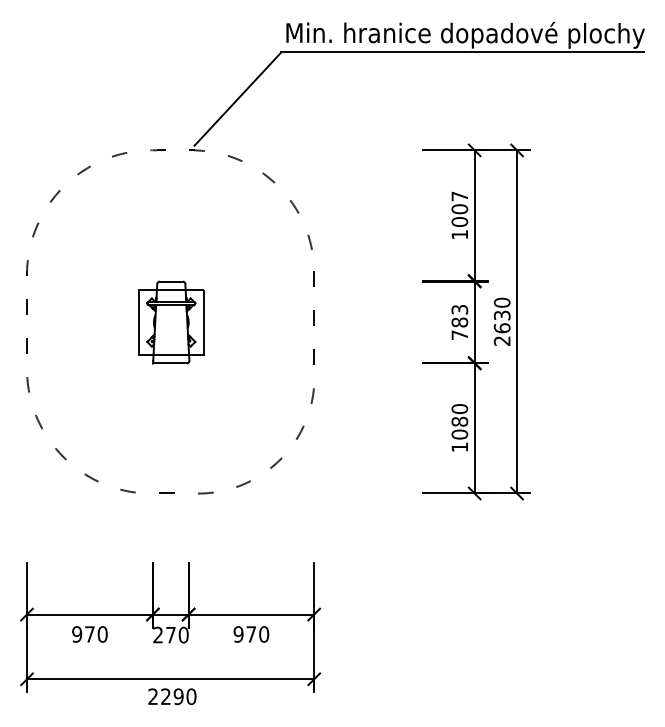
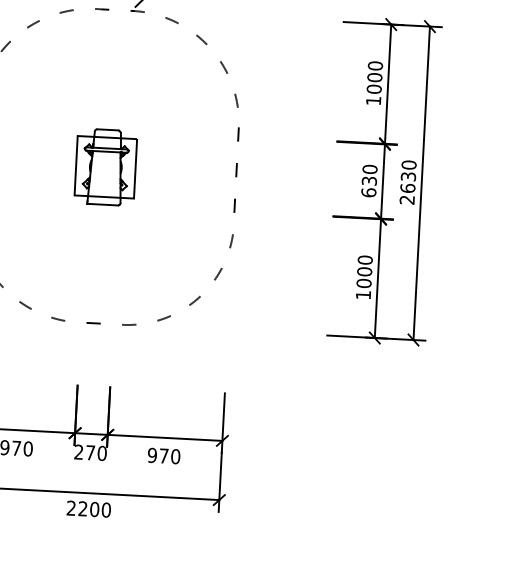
text: (459, 196) -> (375, 65), 1007 -> 1000
text: (459, 322) -> (369, 181), 783 -> 630
text: (459, 421) -> (364, 271), 1080 -> 1000
text: (178, 696) -> (94, 509), 2290 -> 2200

